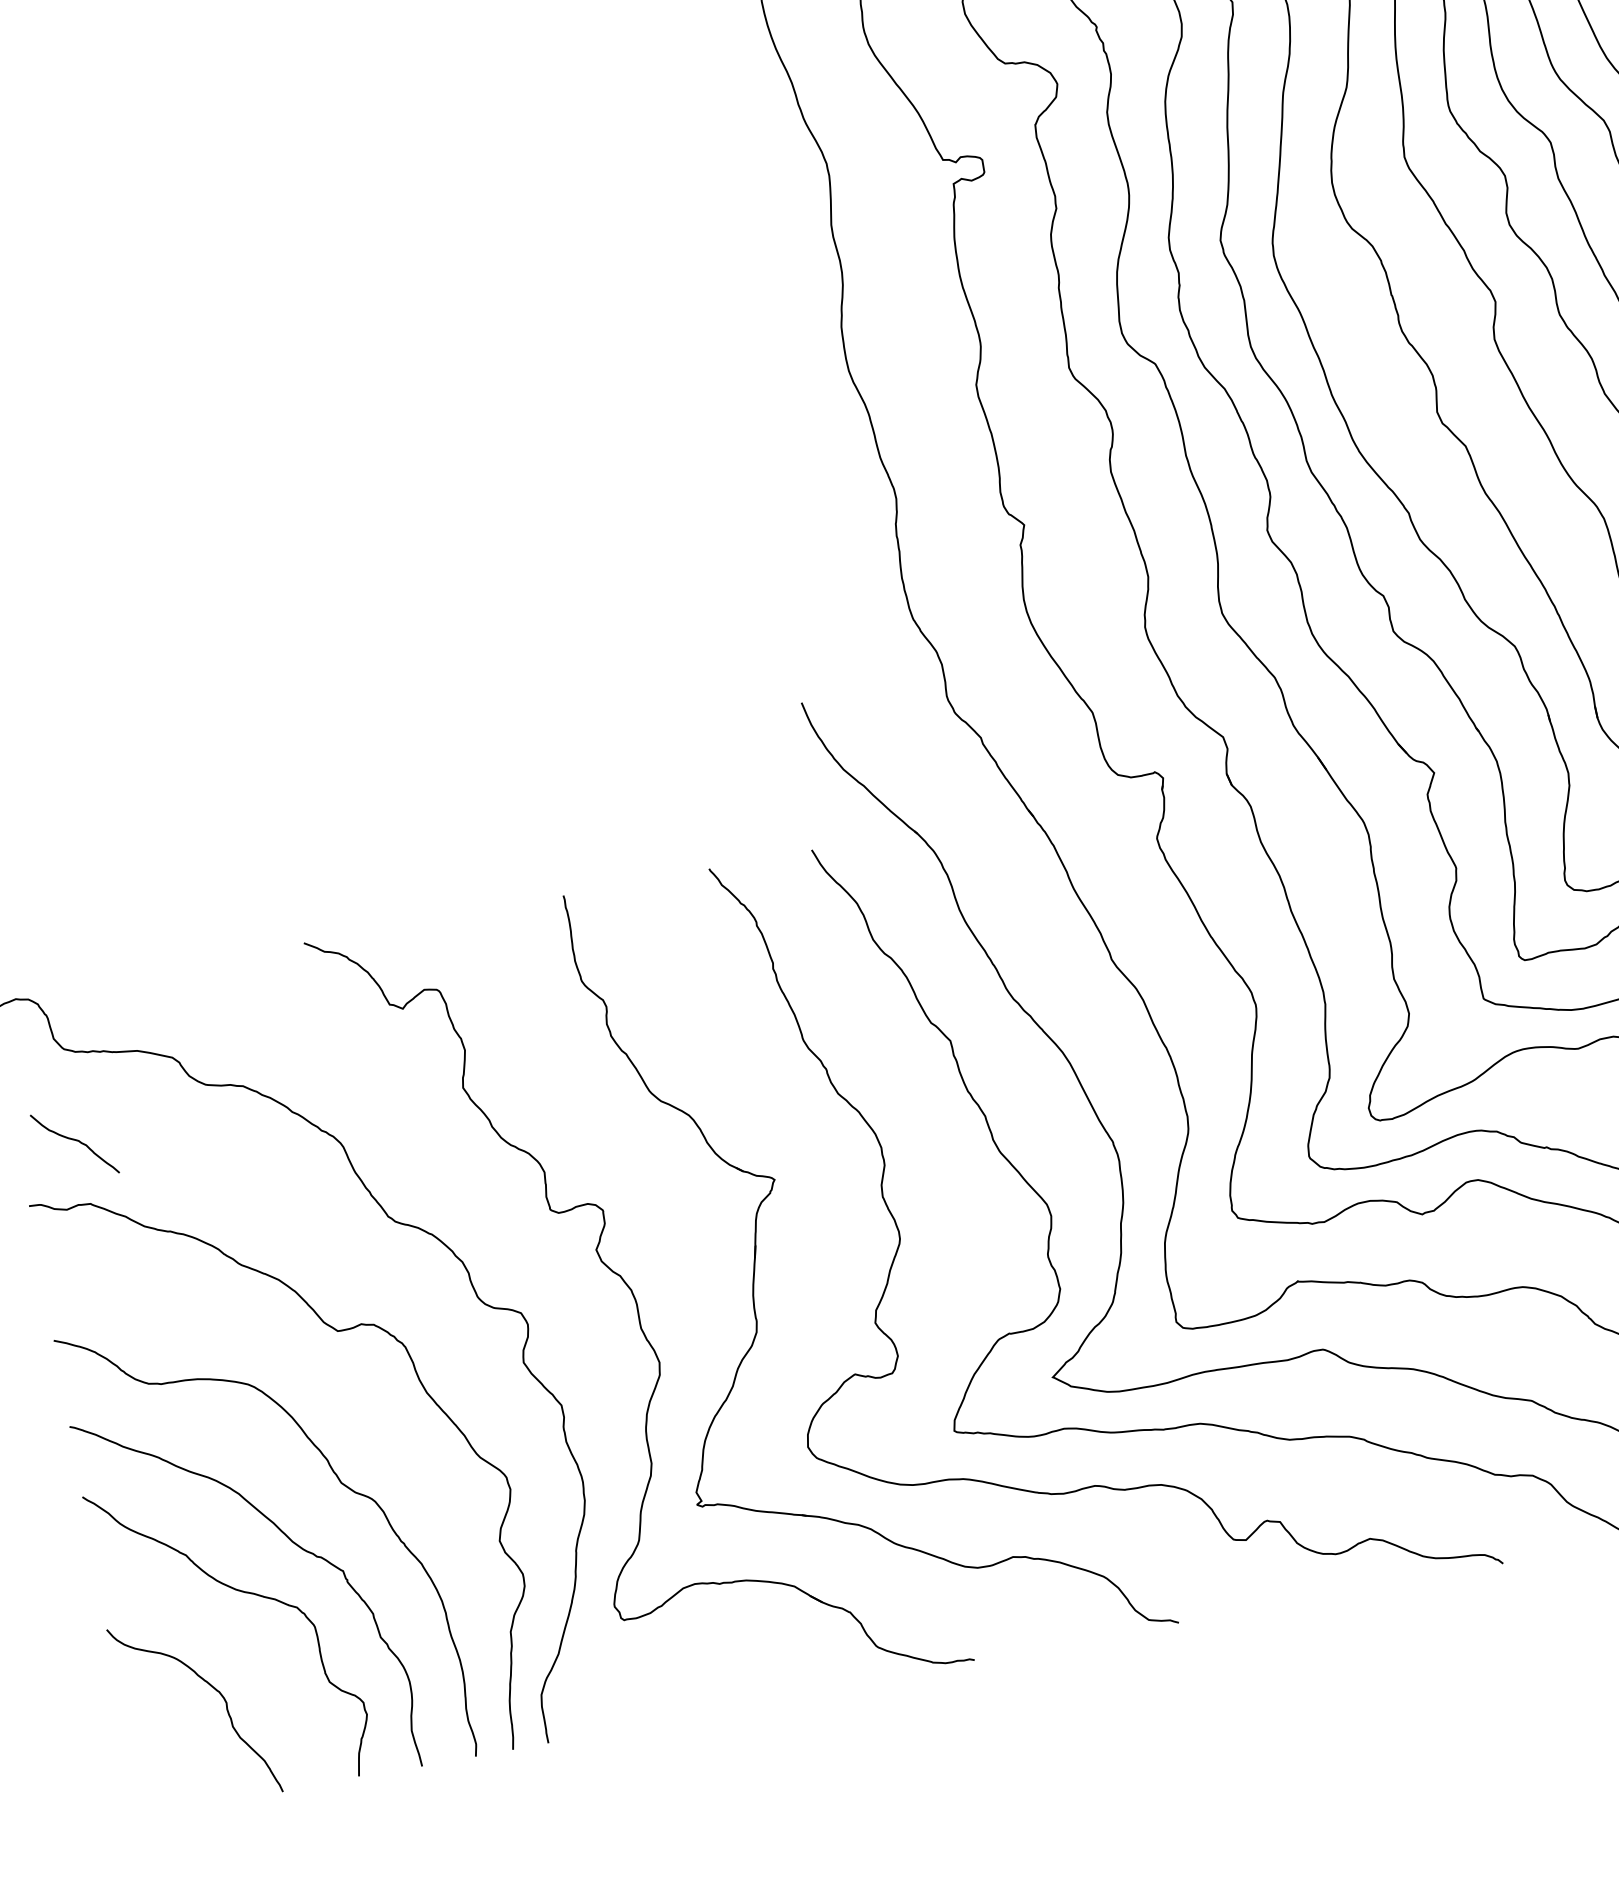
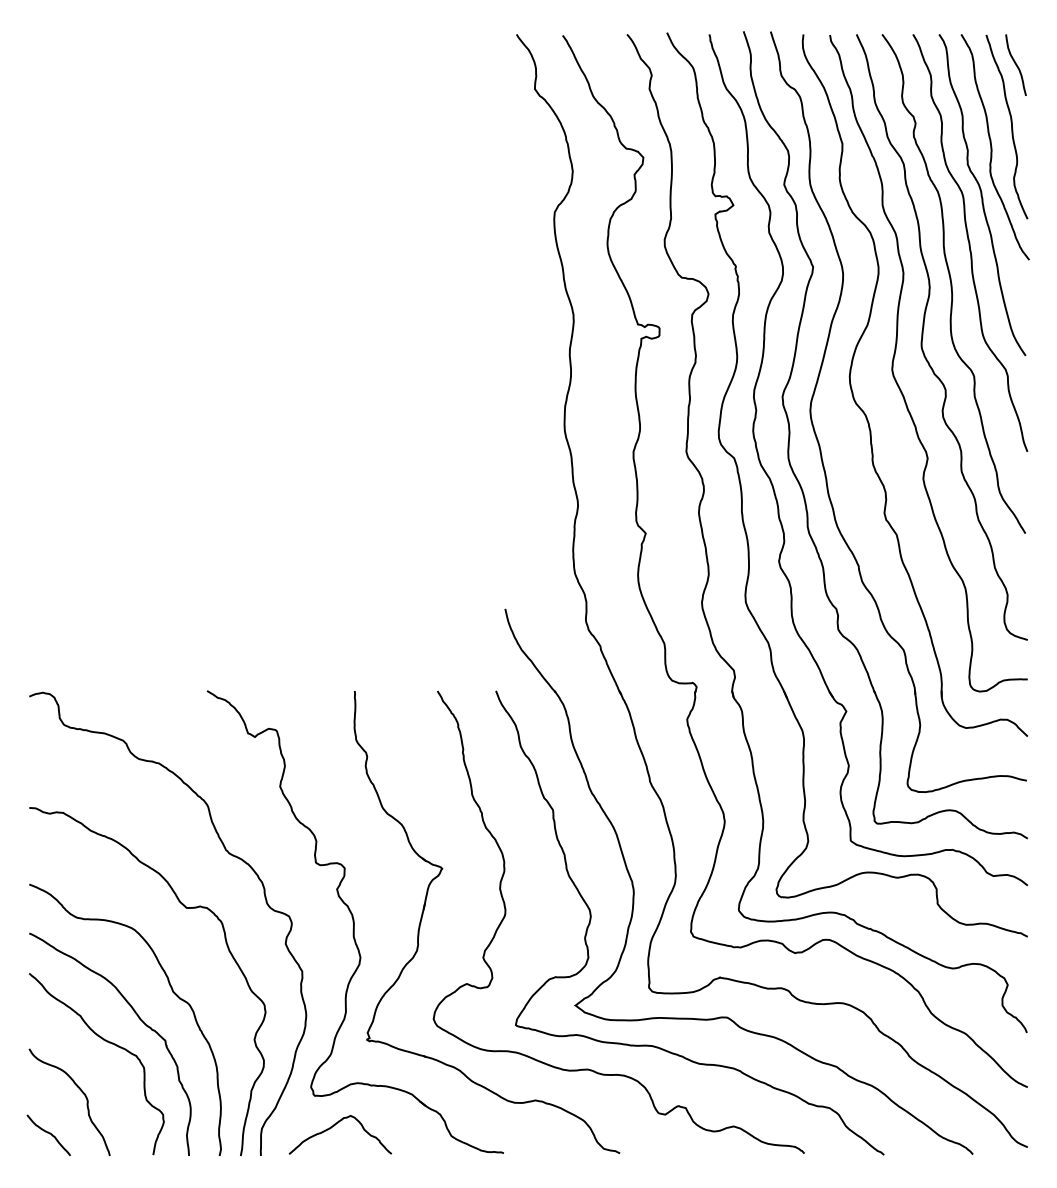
curve: (75, 1142) -> (49, 1134), moved
curve: (668, 1667) -> (334, 1126), added

